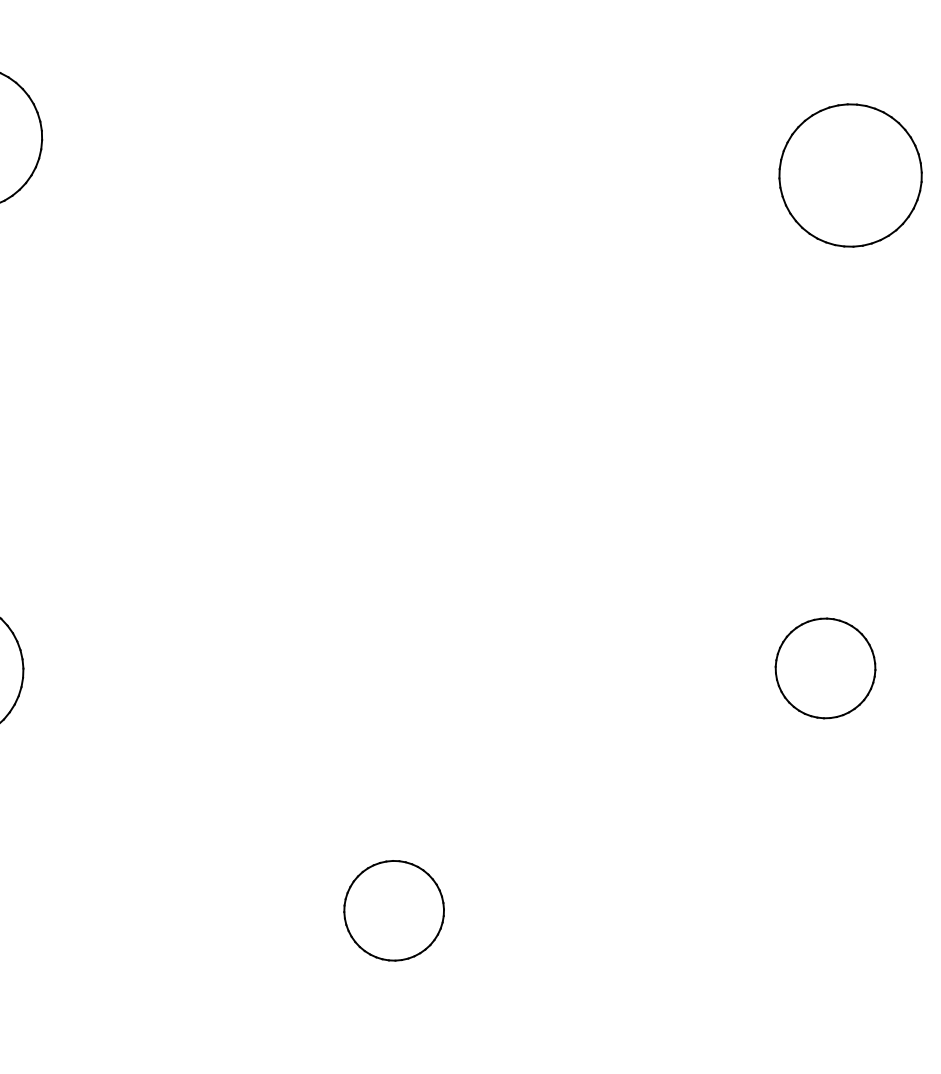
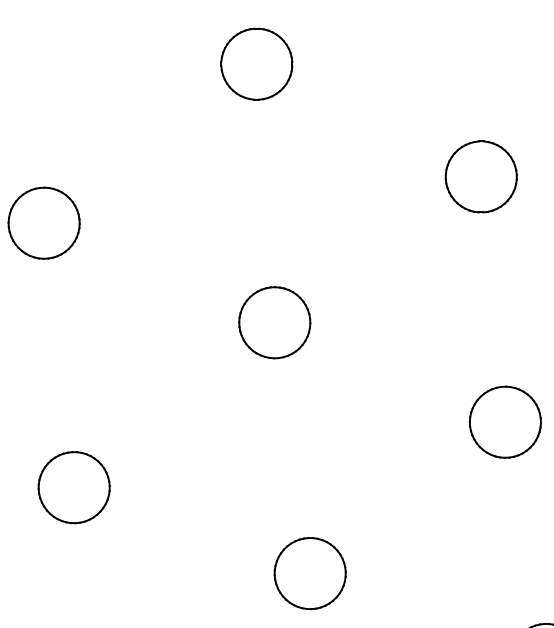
part: (397, 402) -> (274, 322), added
part: (824, 666) -> (504, 421), size x1.43
part: (392, 910) -> (309, 573), size x1.43

